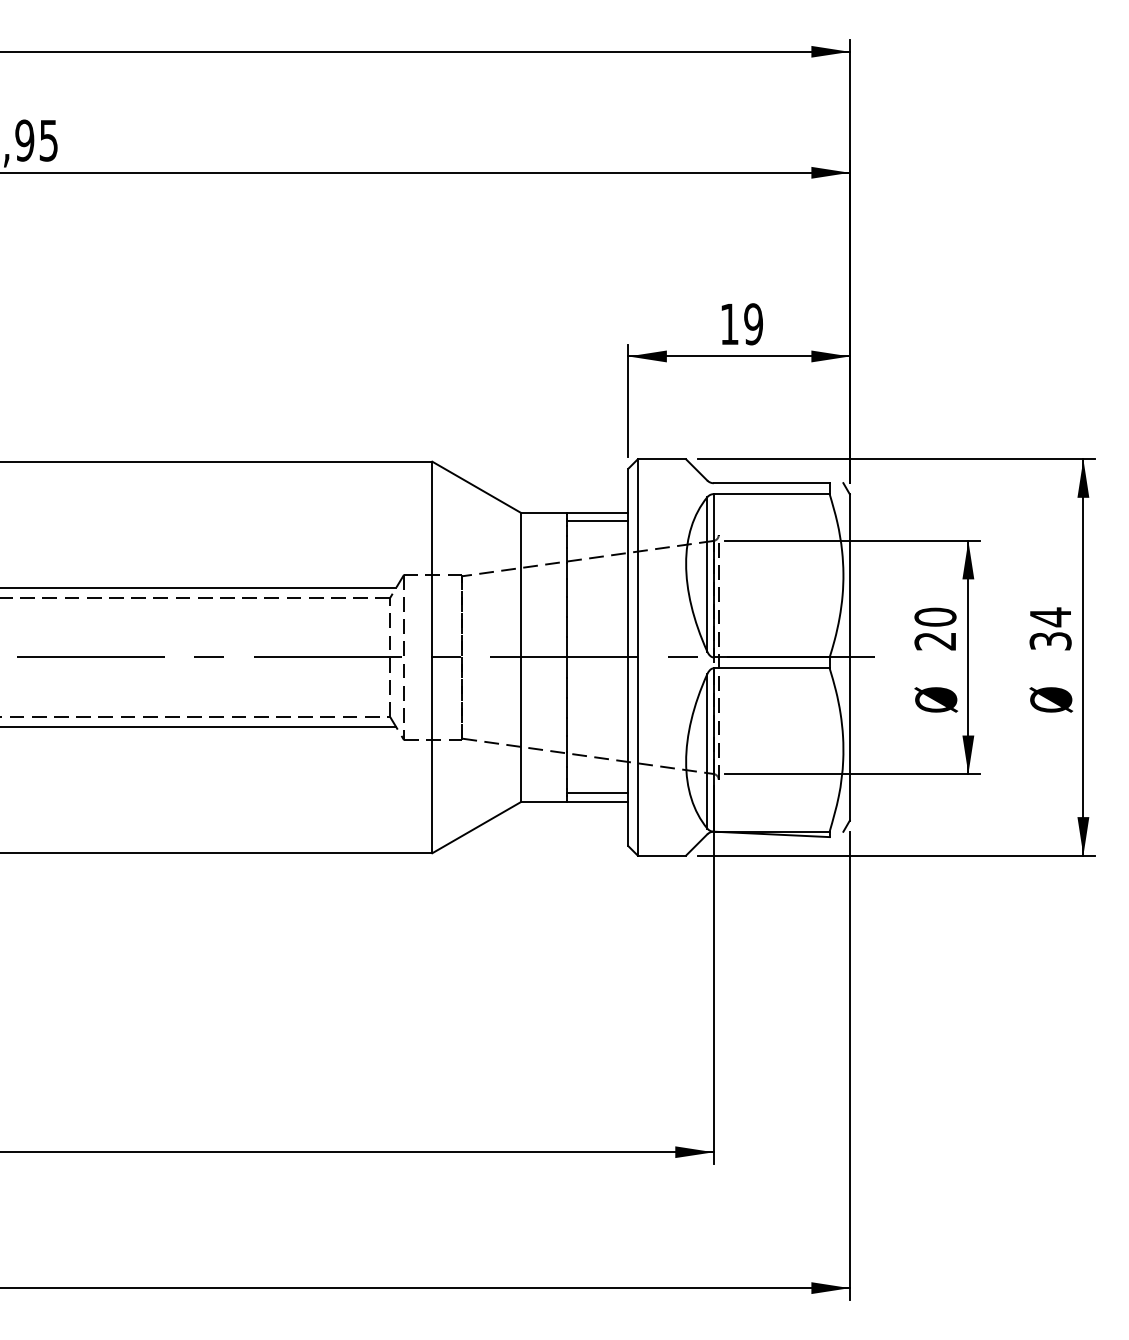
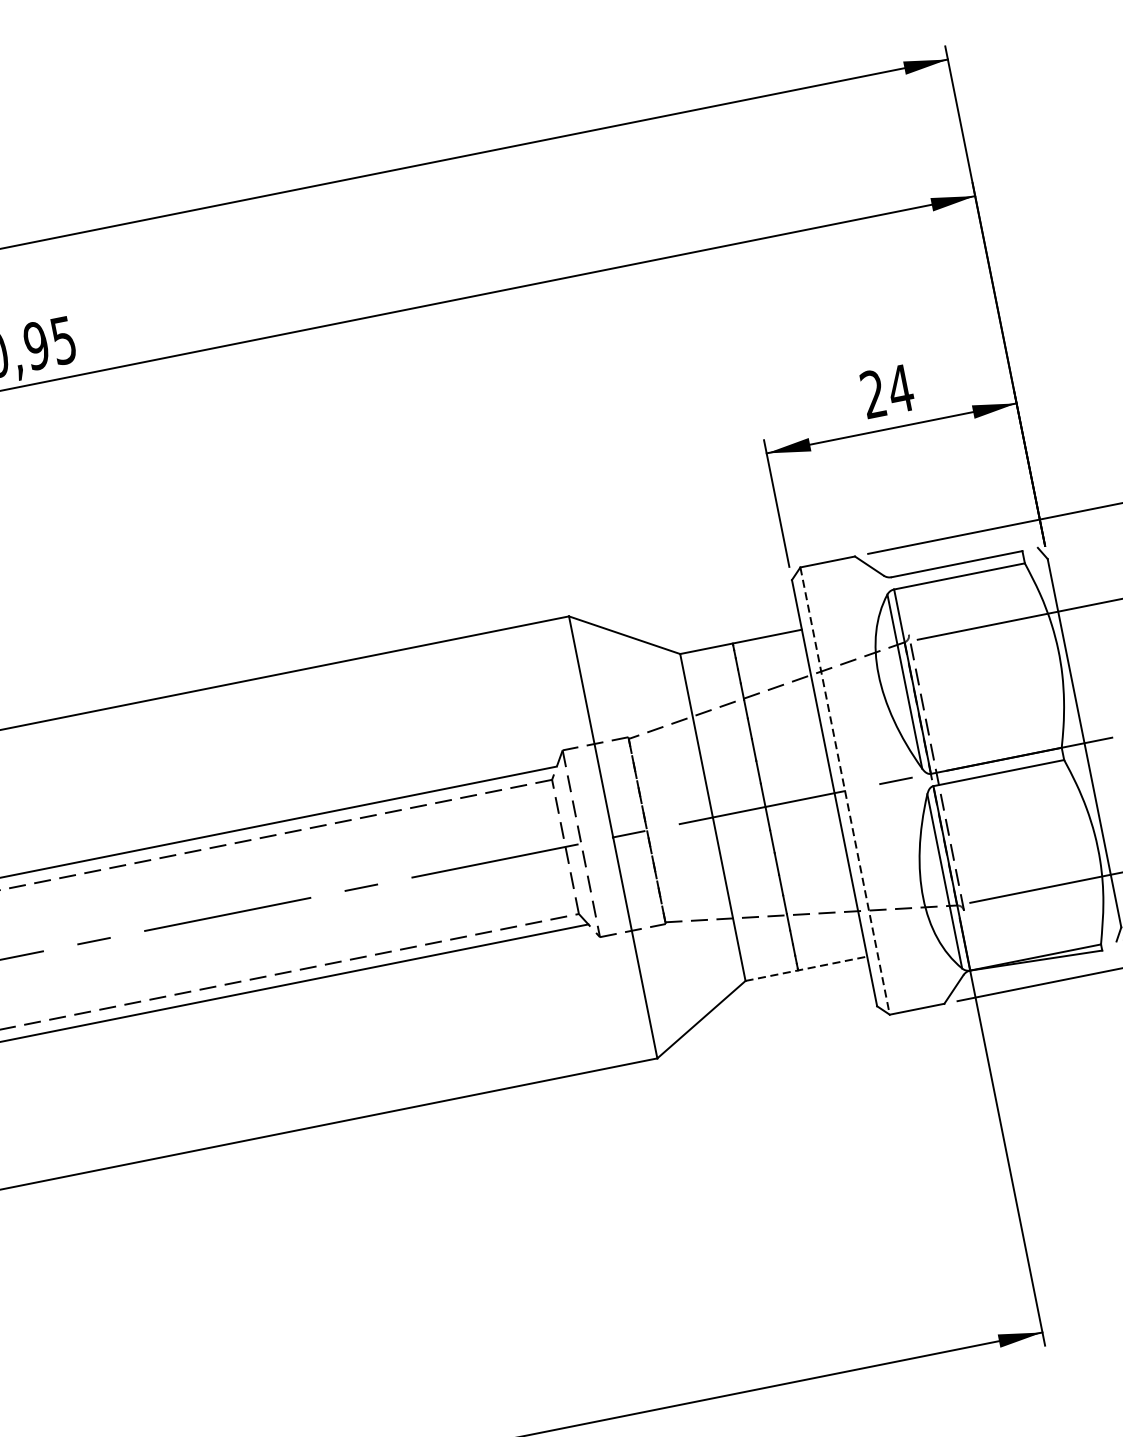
text: (741, 324) -> (887, 391), 19 -> 24
line: (597, 521) -> (768, 646), removed
line: (637, 657) -> (844, 791), solid -> dashed
line: (597, 793) -> (830, 953), removed
line: (574, 802) -> (806, 969), solid -> dashed

